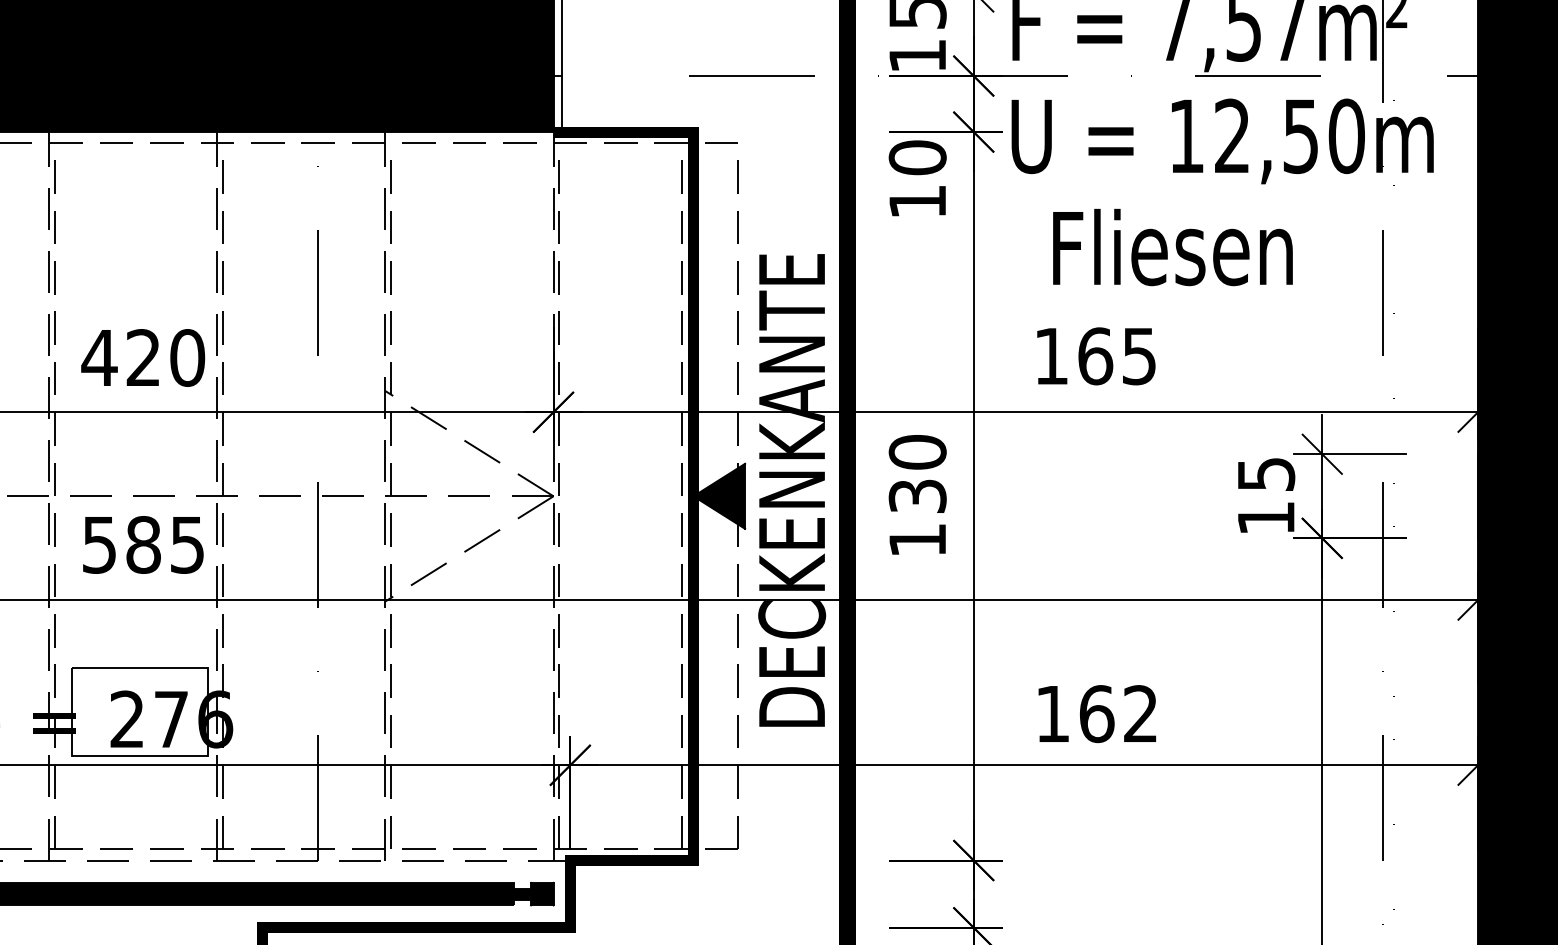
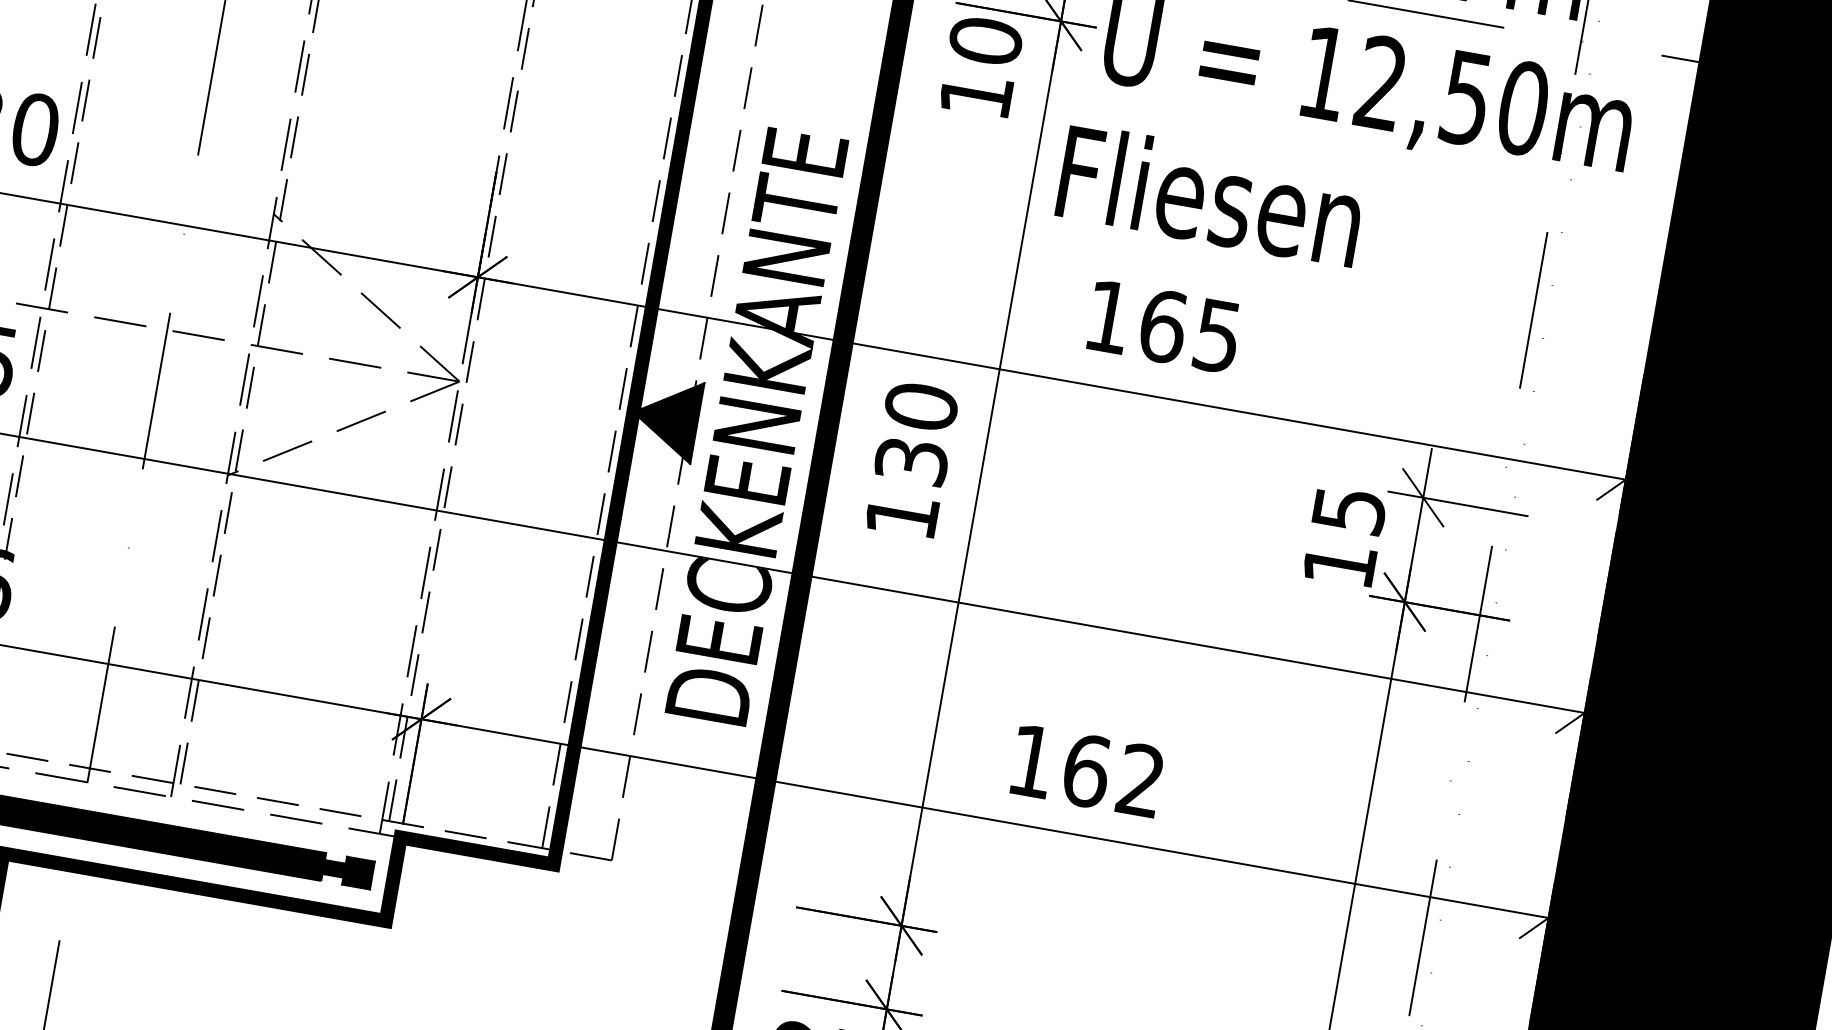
text: (1172, 247) -> (1210, 195), moved

